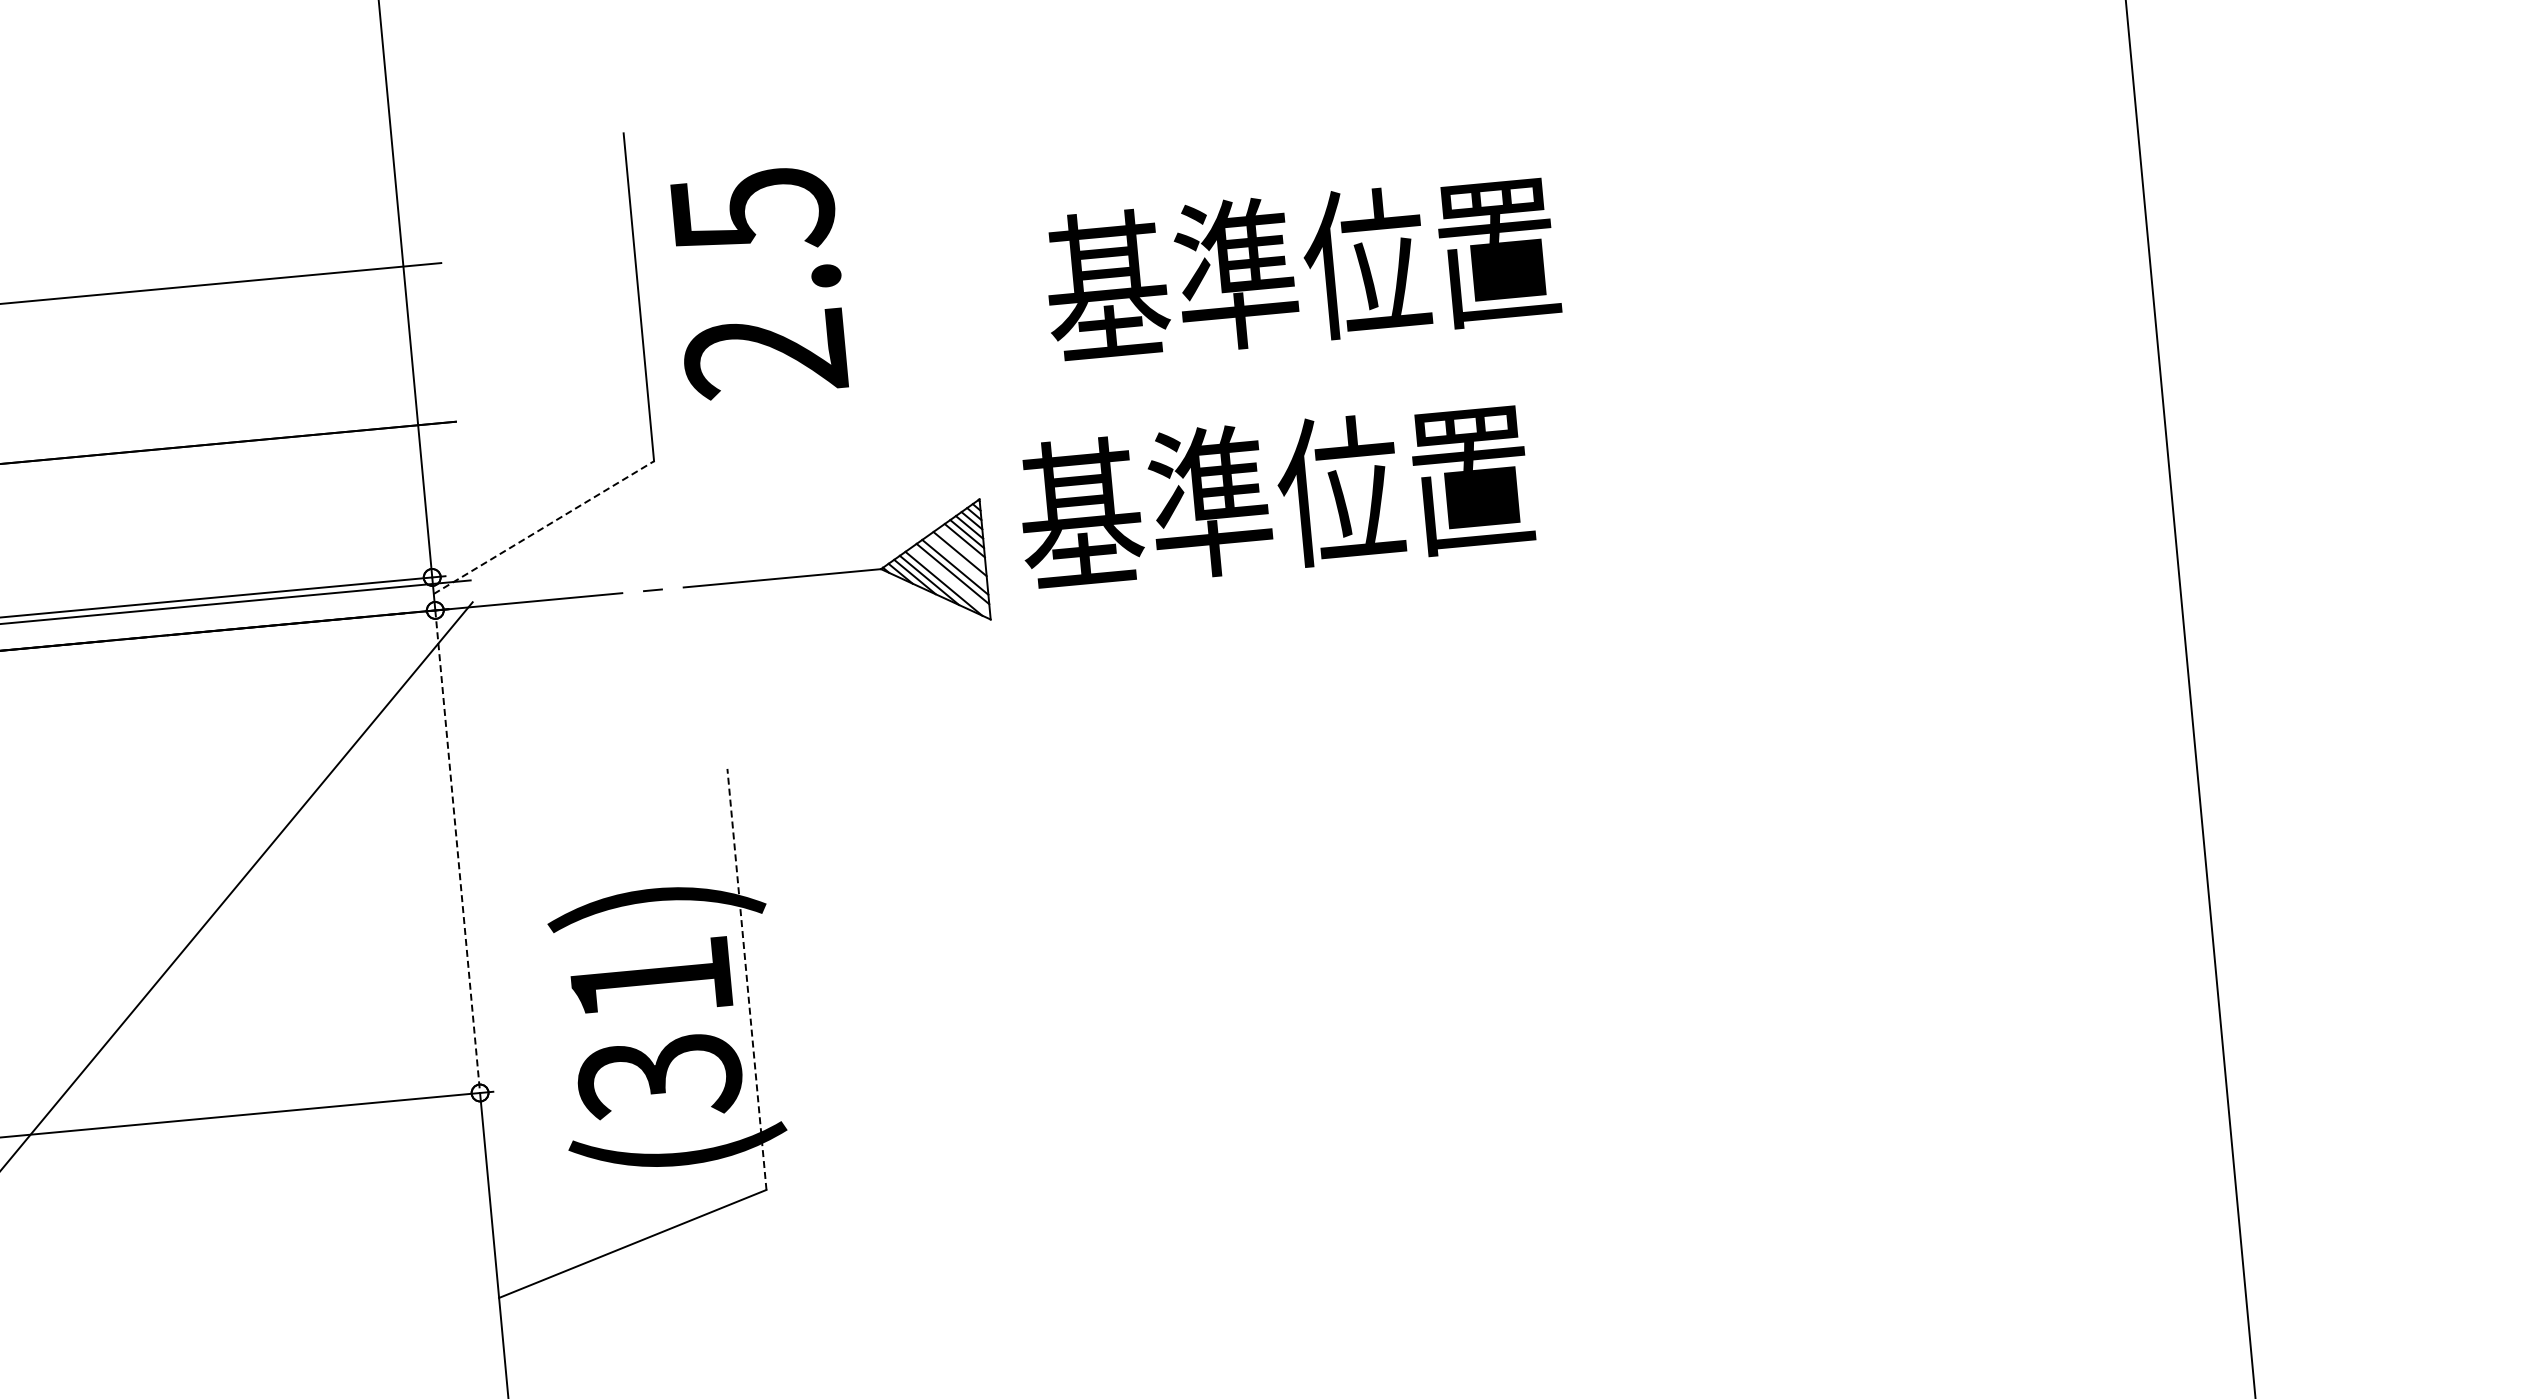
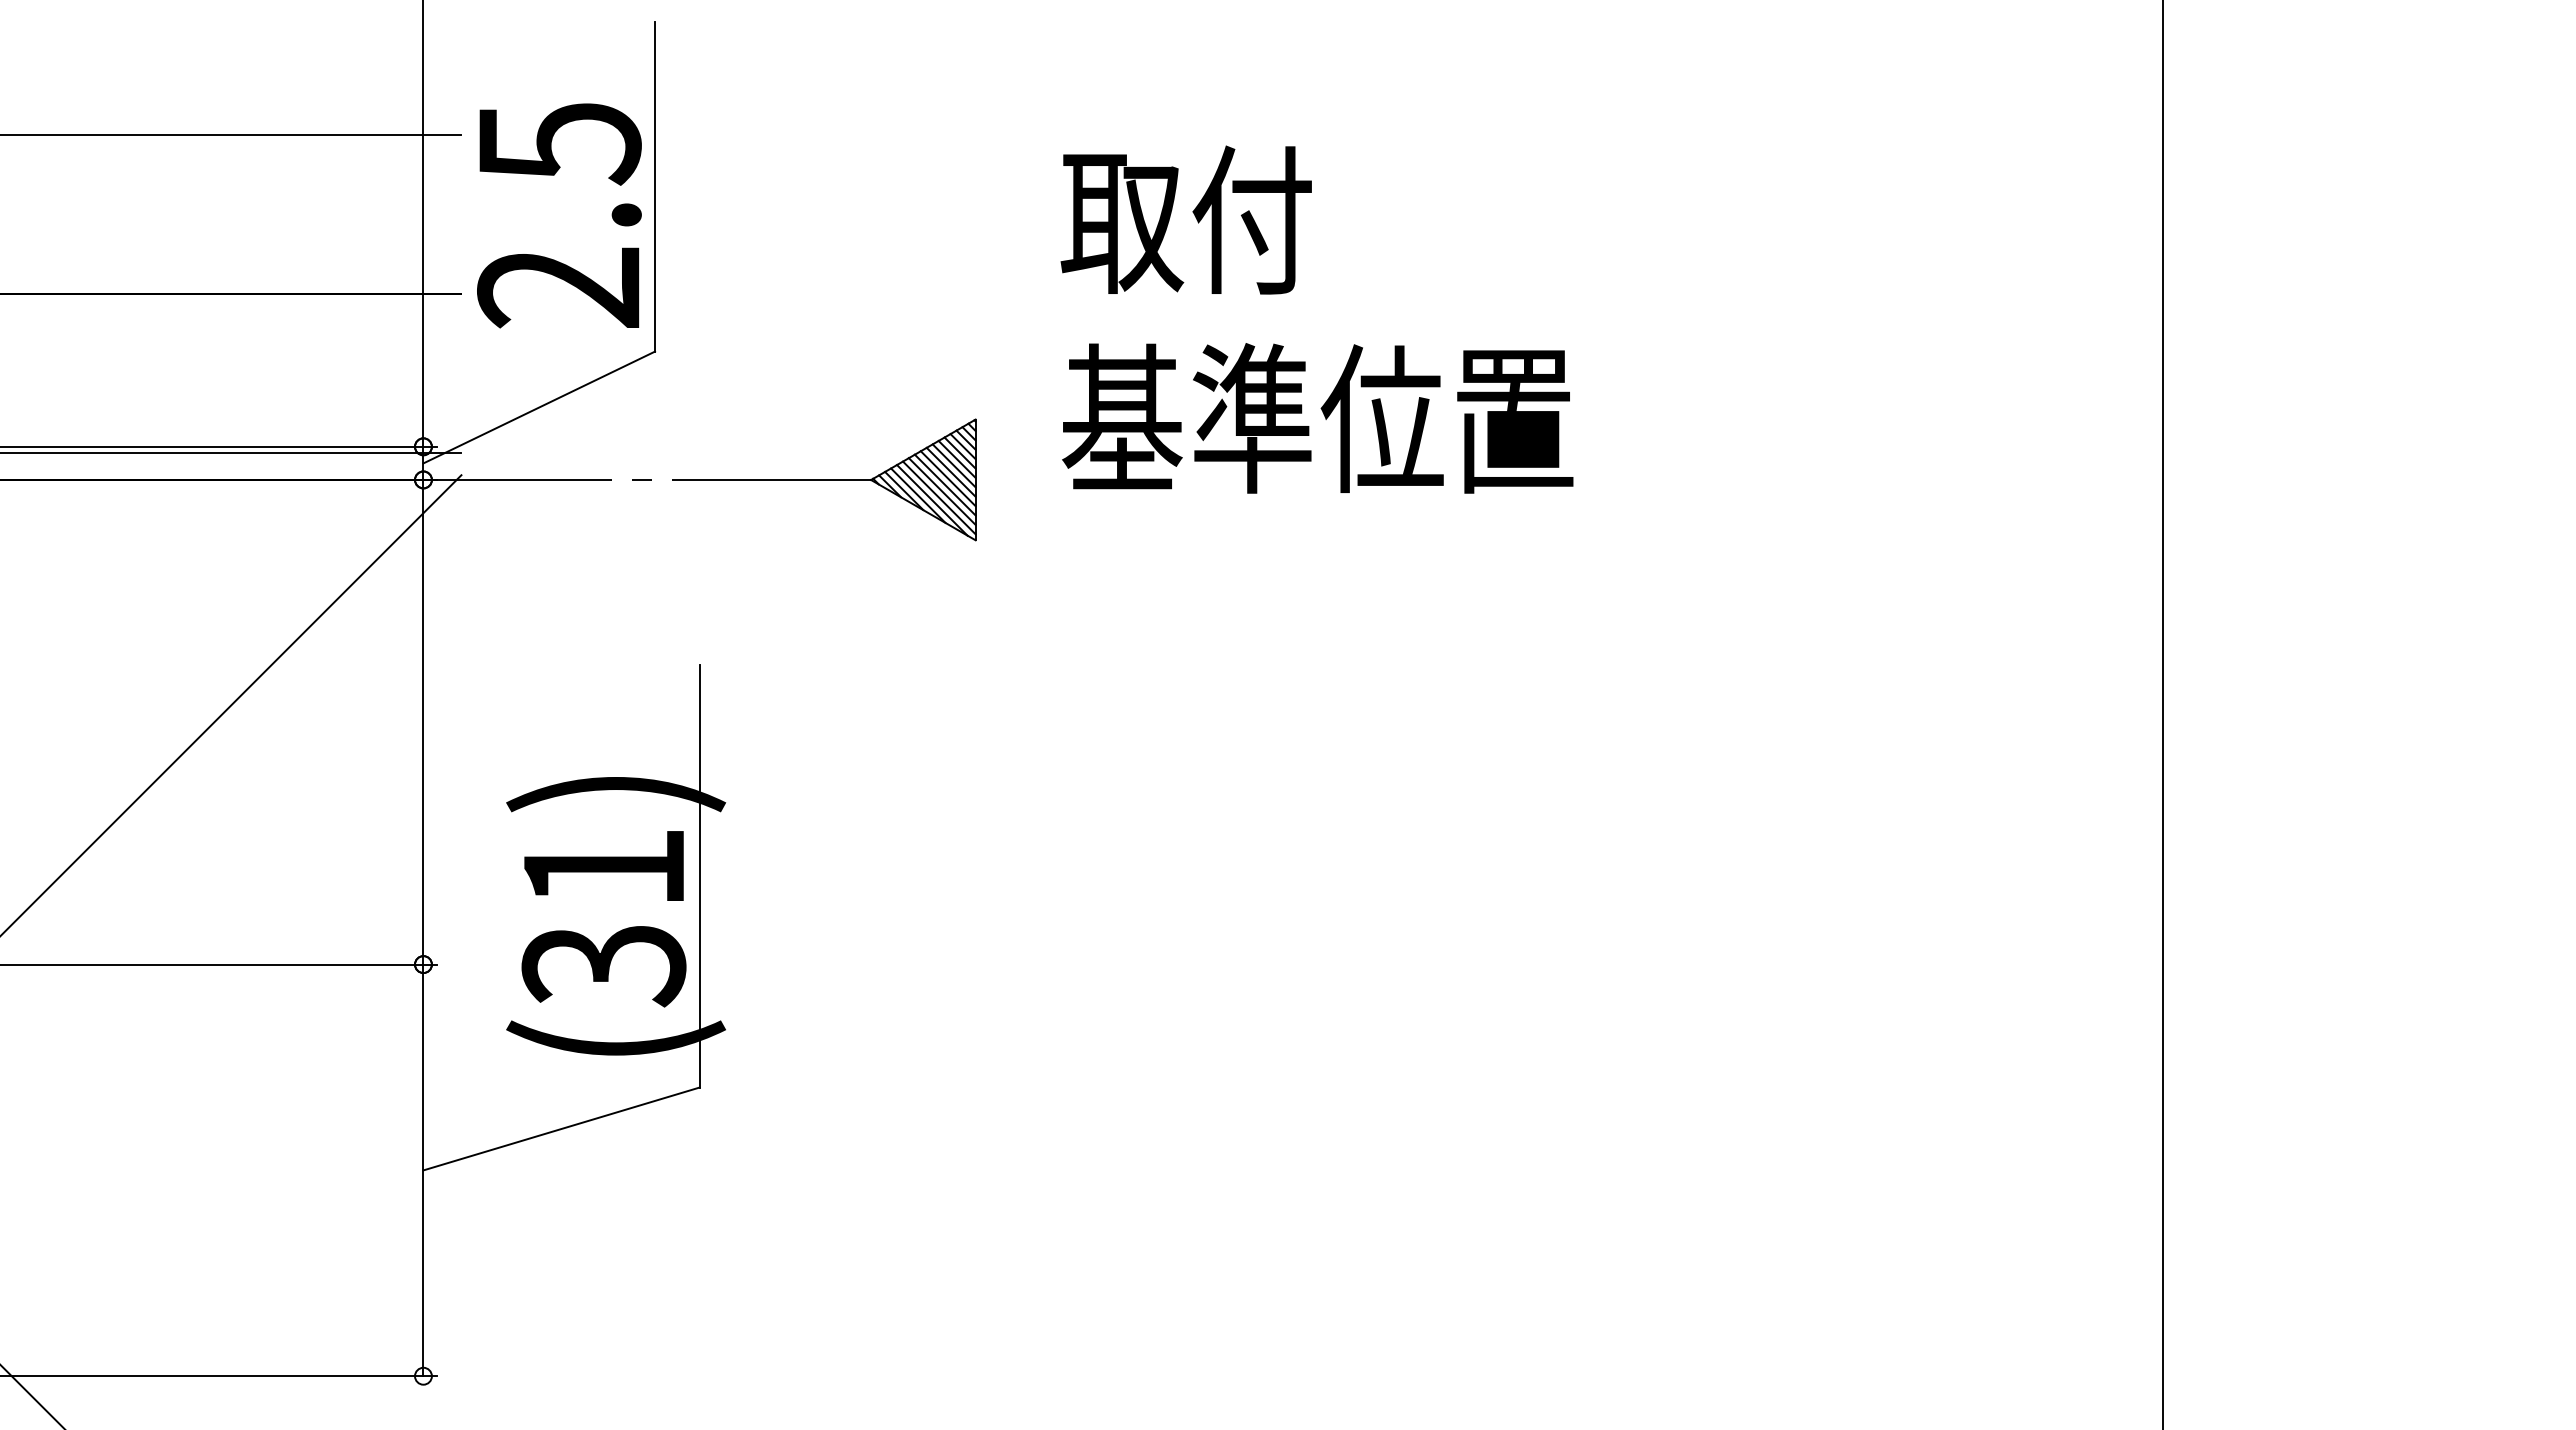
text: (1300, 267) -> (1316, 218), 基準位置 -> 取付
text: (759, 282) -> (559, 215), moved
text: (1275, 495) -> (1317, 418), moved
line: (544, 527) -> (539, 407), dashed -> solid
line: (961, 547) -> (953, 465), added
line: (956, 560) -> (947, 478), added
line: (949, 580) -> (938, 497), added
line: (457, 851) -> (423, 722), dashed -> solid
line: (746, 978) -> (699, 875), dashed -> solid

